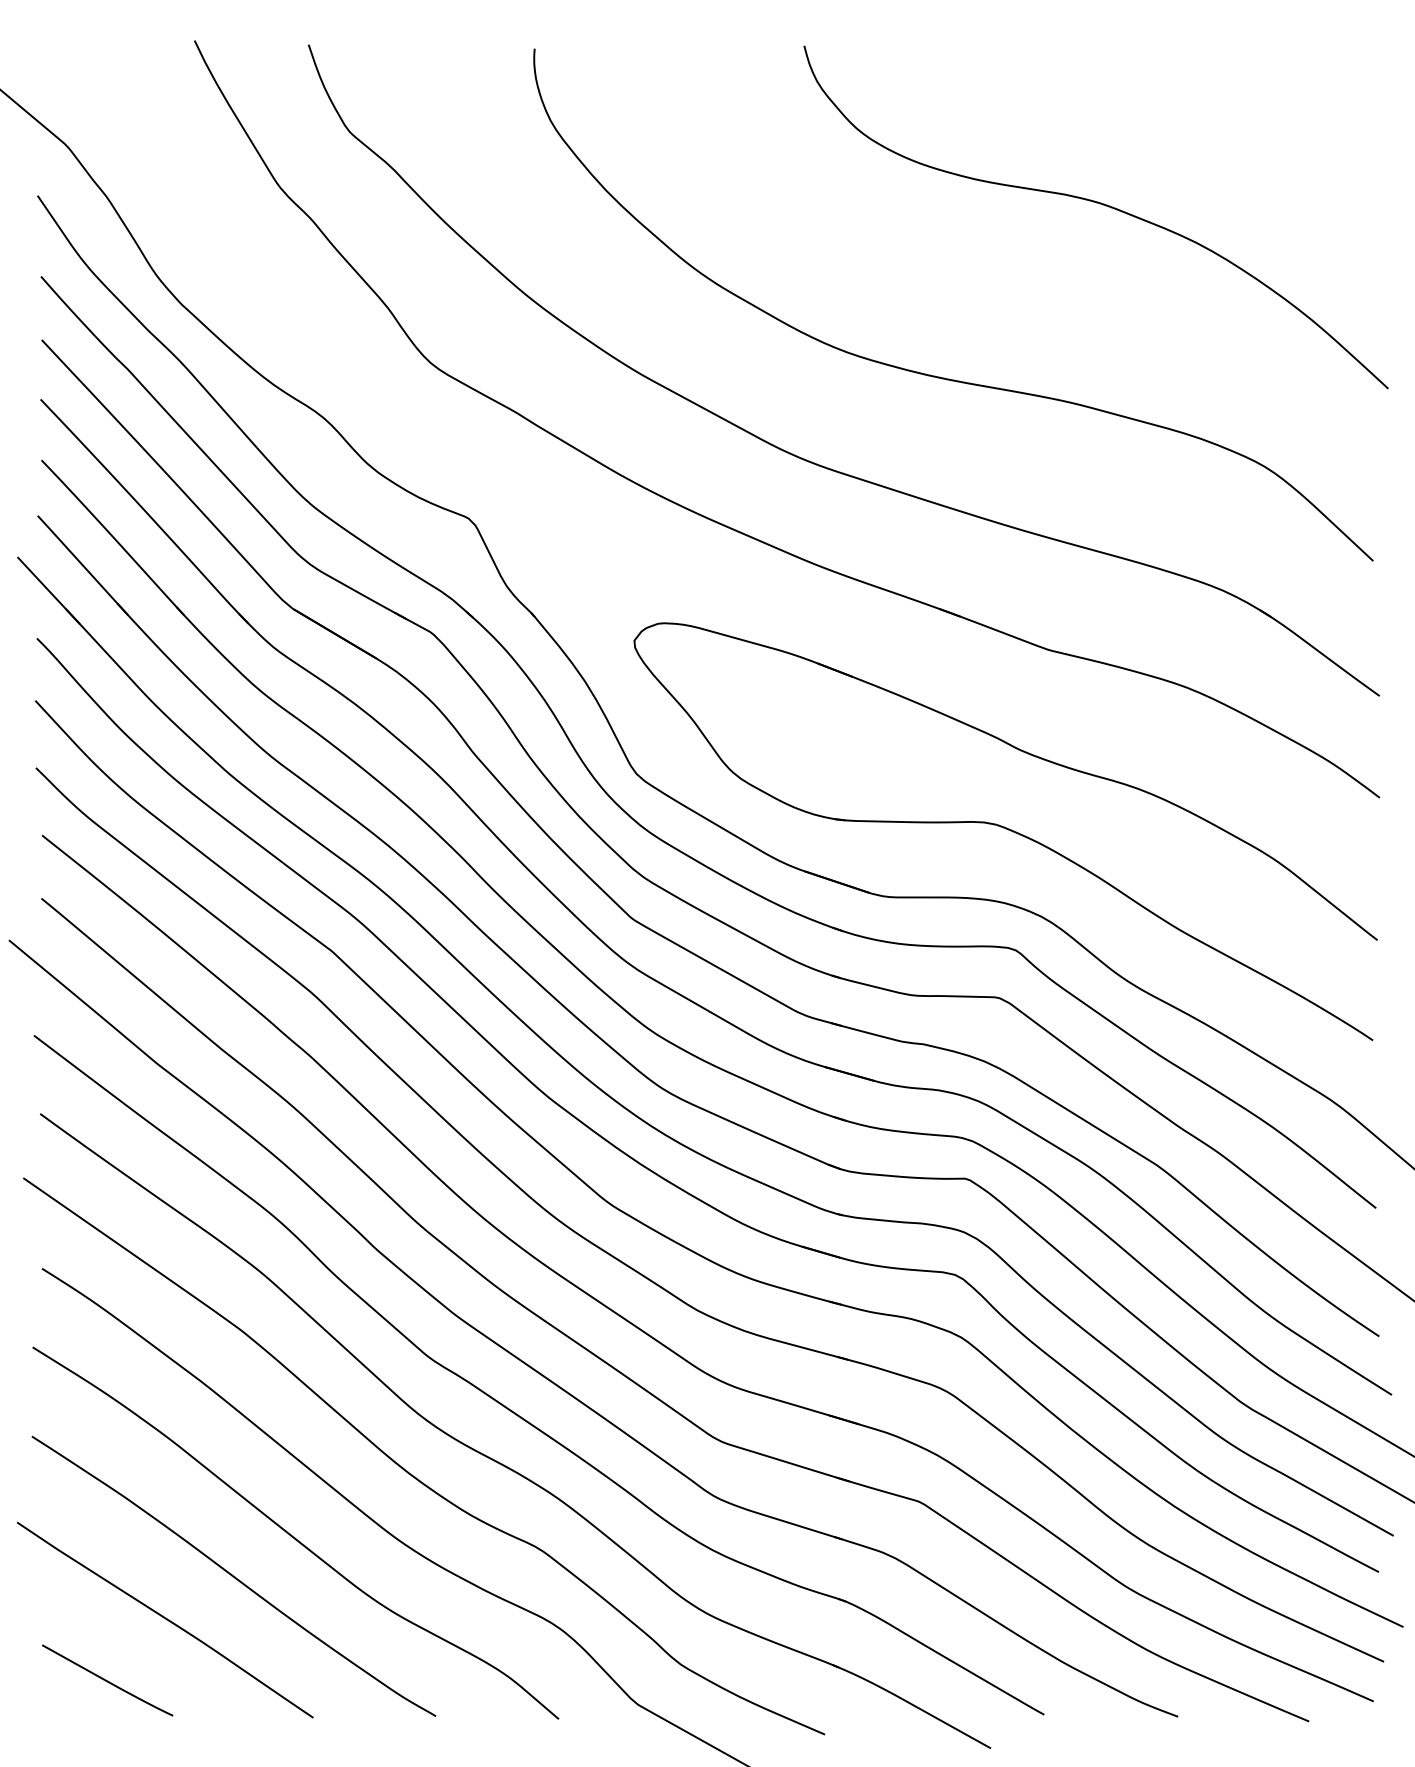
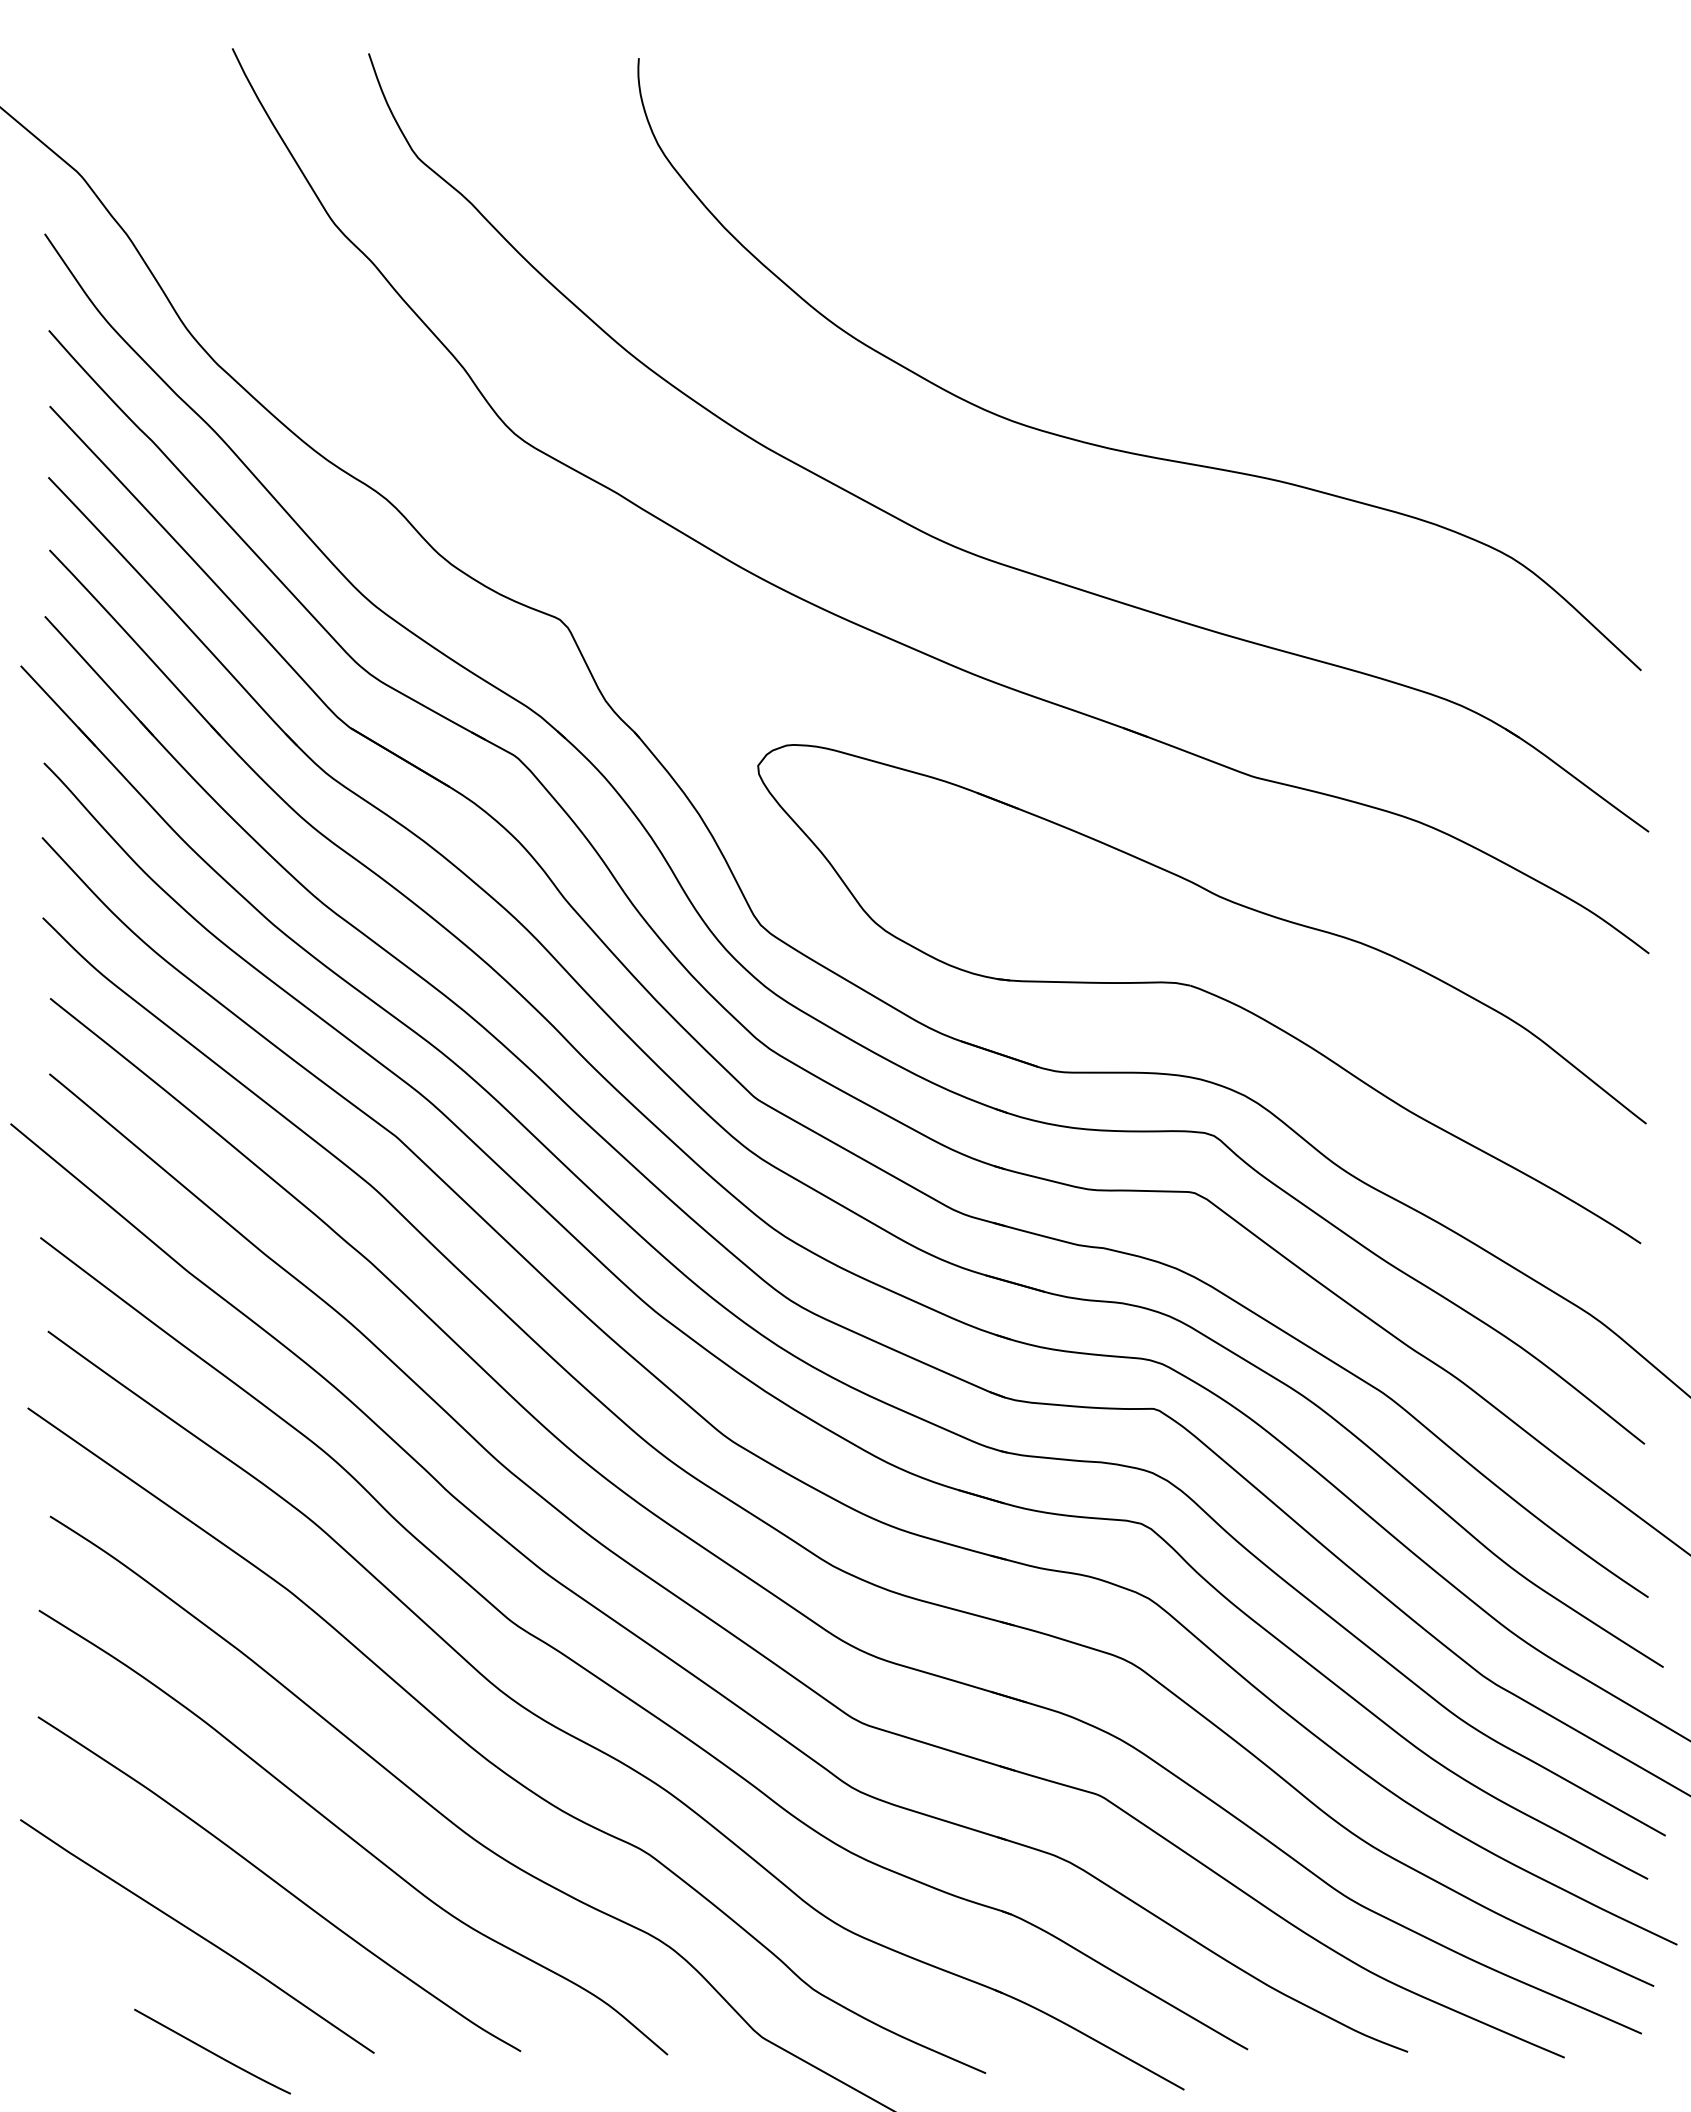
curve: (1100, 204) -> (1315, 244), removed
curve: (107, 1680) -> (212, 2051), moved

